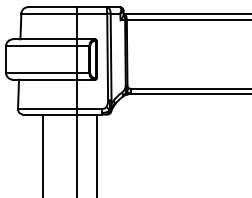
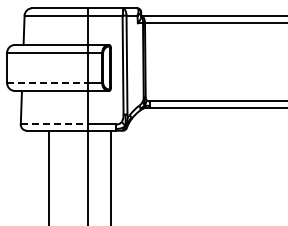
line: (41, 73) -> (47, 83), solid -> dashed
line: (47, 109) -> (54, 124), solid -> dashed

